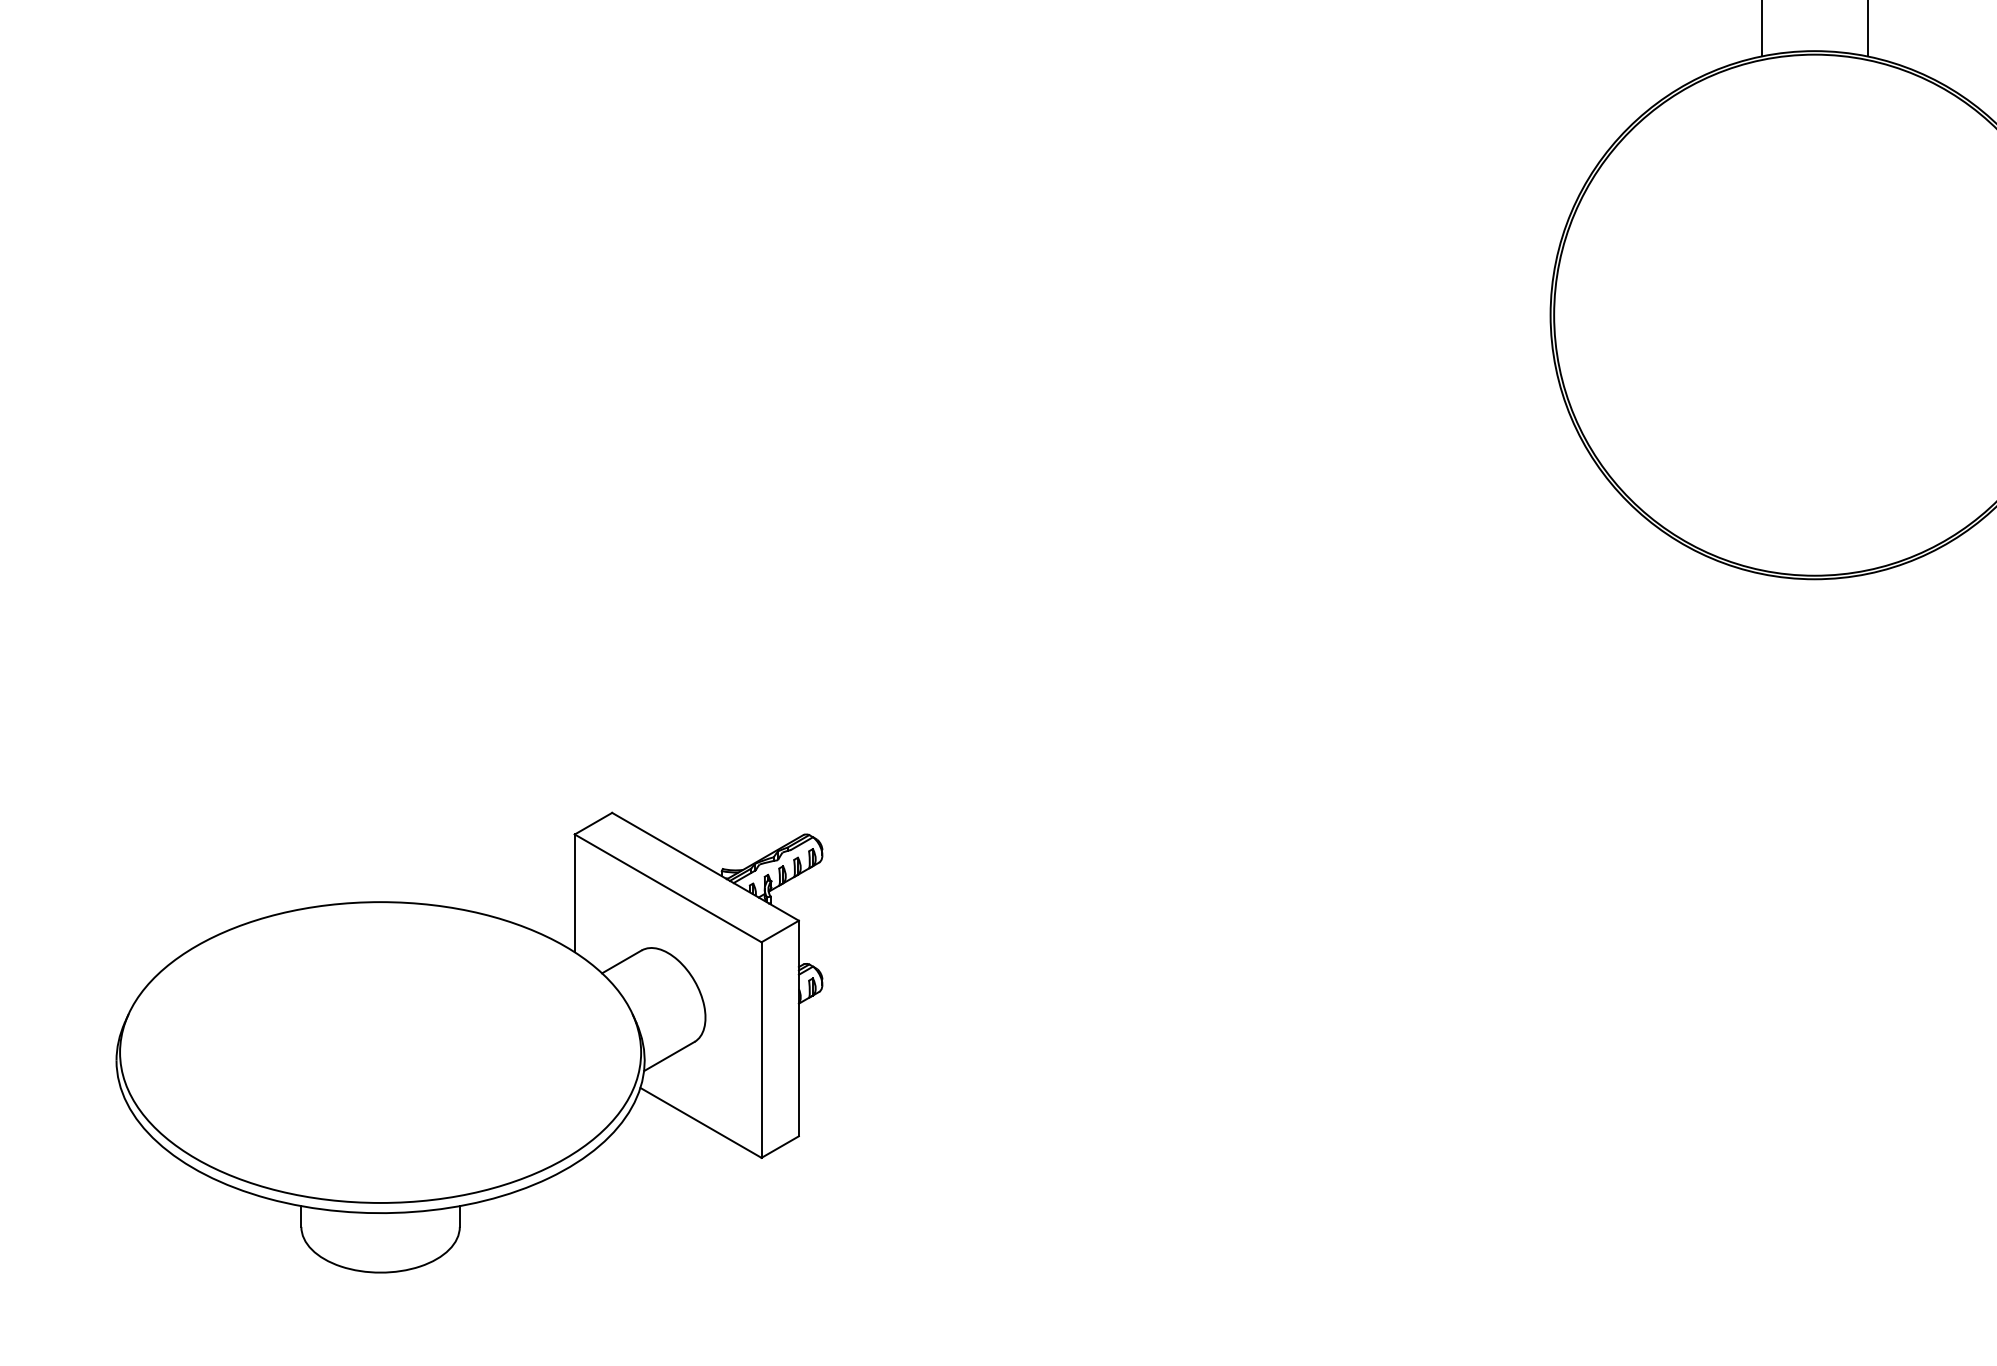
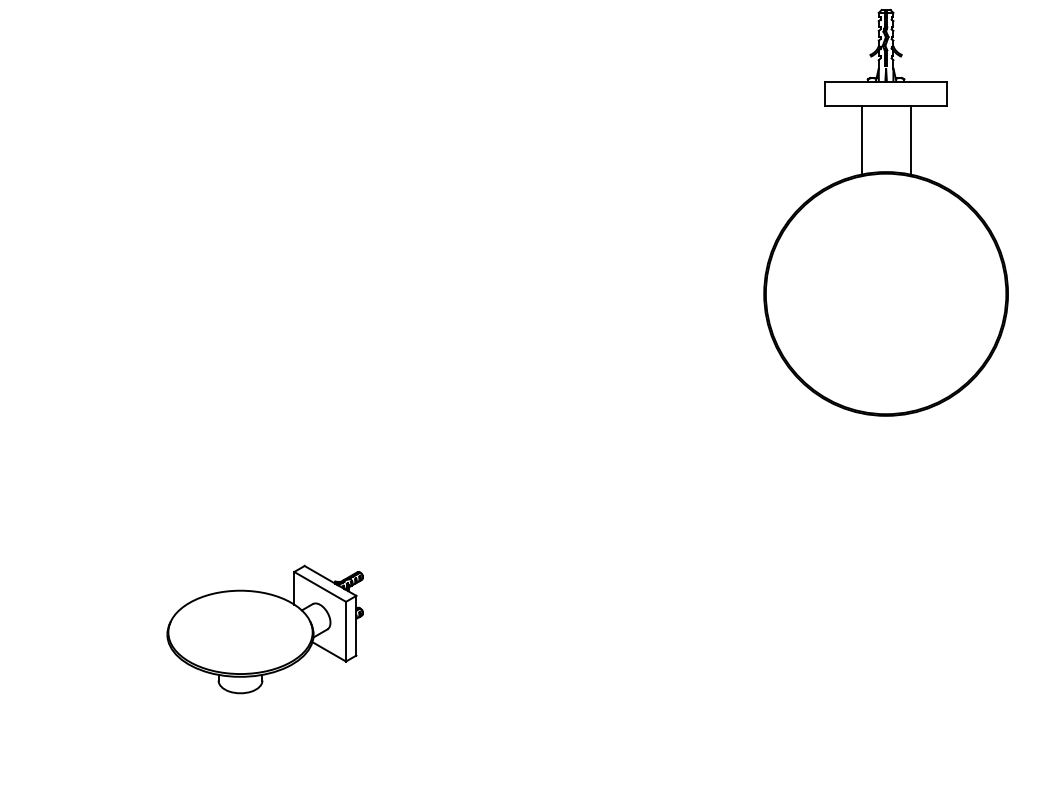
part: (467, 1042) -> (264, 629), size x0.6

